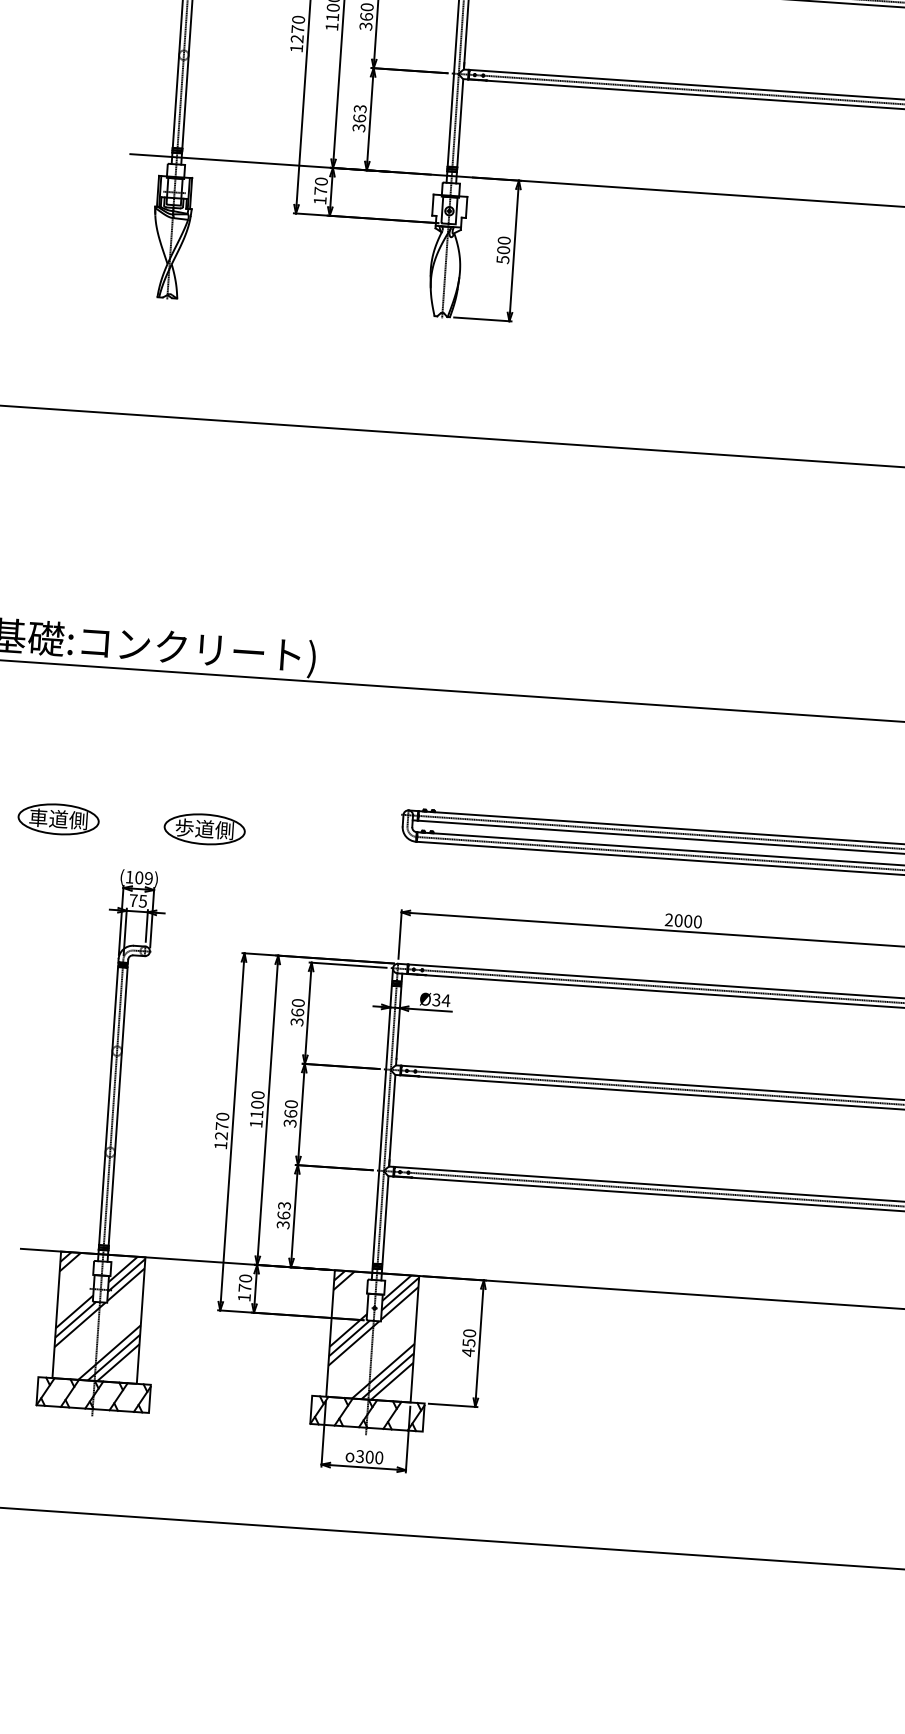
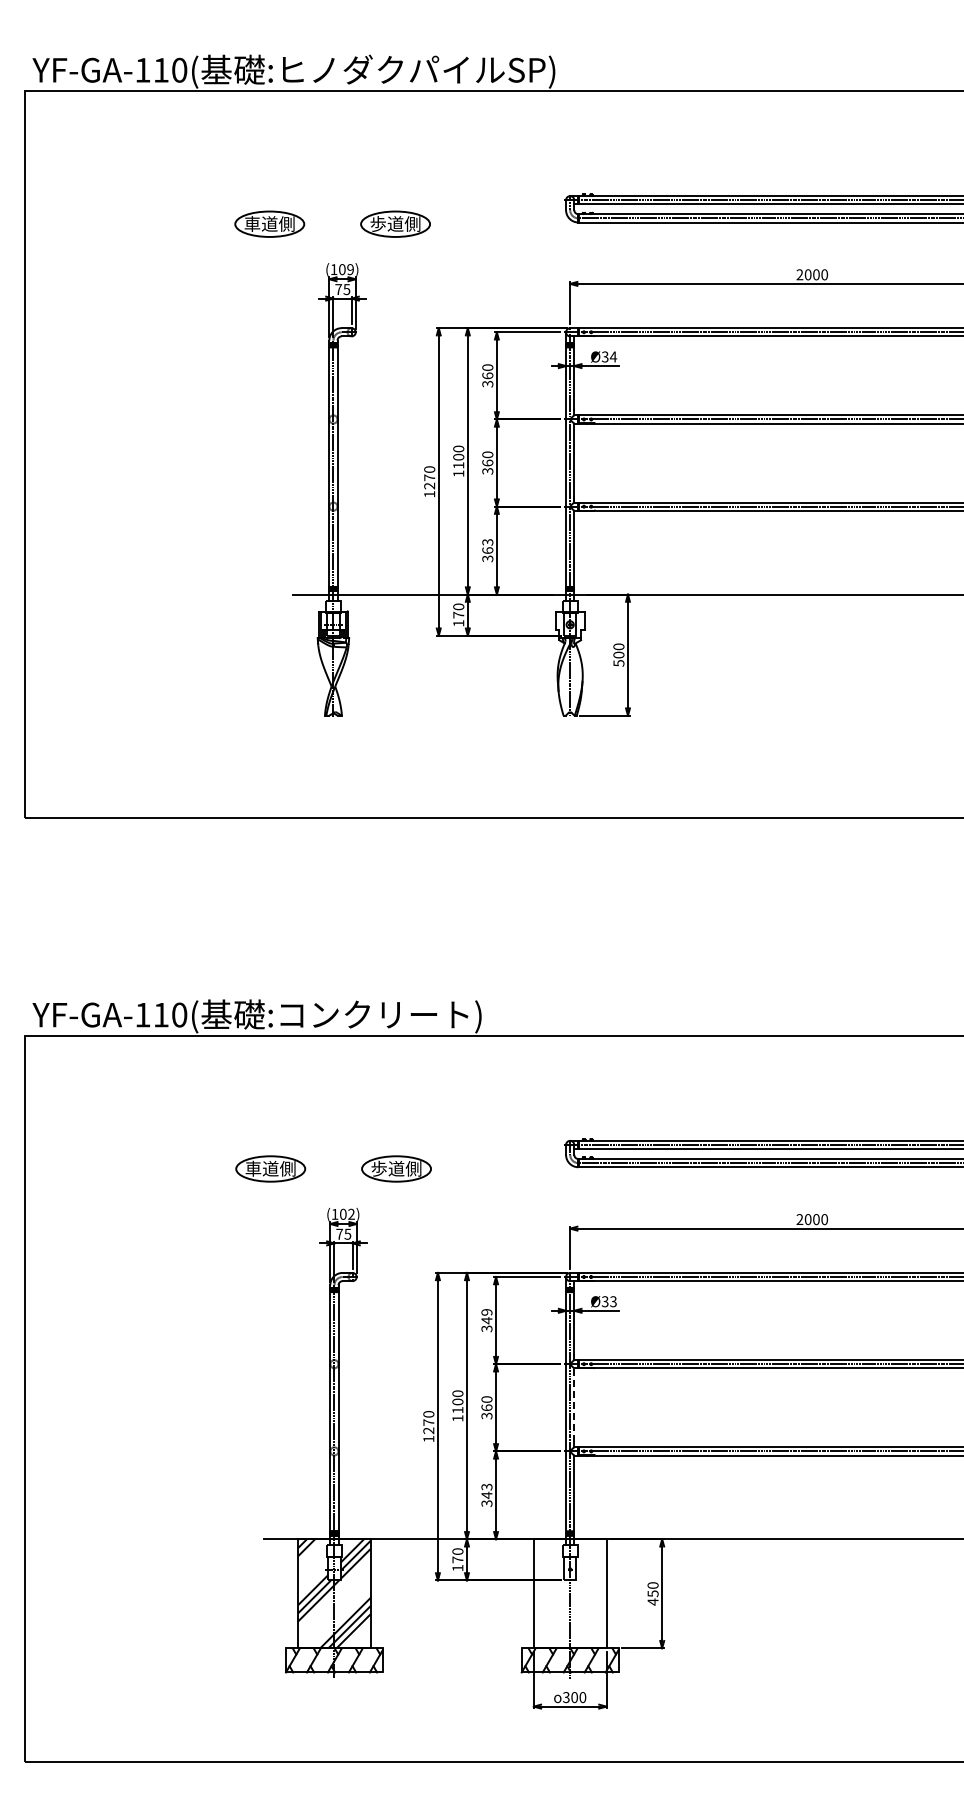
text: (148, 878) -> (351, 1214), (109) -> (102)
text: (446, 1000) -> (613, 1301), Ø34 -> Ø33
text: (297, 1007) -> (486, 1316), 360 -> 349
line: (392, 1120) -> (574, 1407), solid -> dashed
text: (283, 1215) -> (486, 1495), 363 -> 343
hatch: (371, 1336) -> (569, 1593), removed

